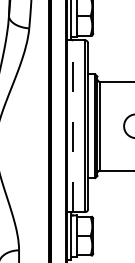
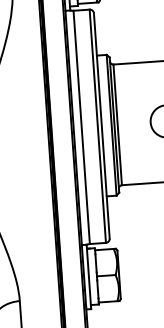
line: (73, 126) -> (81, 127), dashed -> solid

